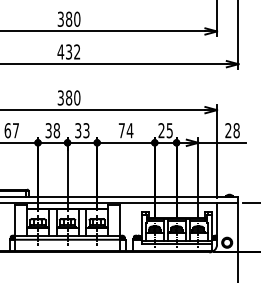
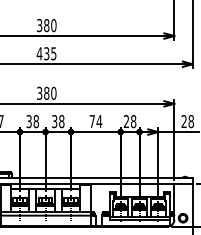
text: (77, 51) -> (54, 53), 432 -> 435
text: (86, 130) -> (61, 121), 33 -> 38
text: (169, 130) -> (133, 121), 25 -> 28

